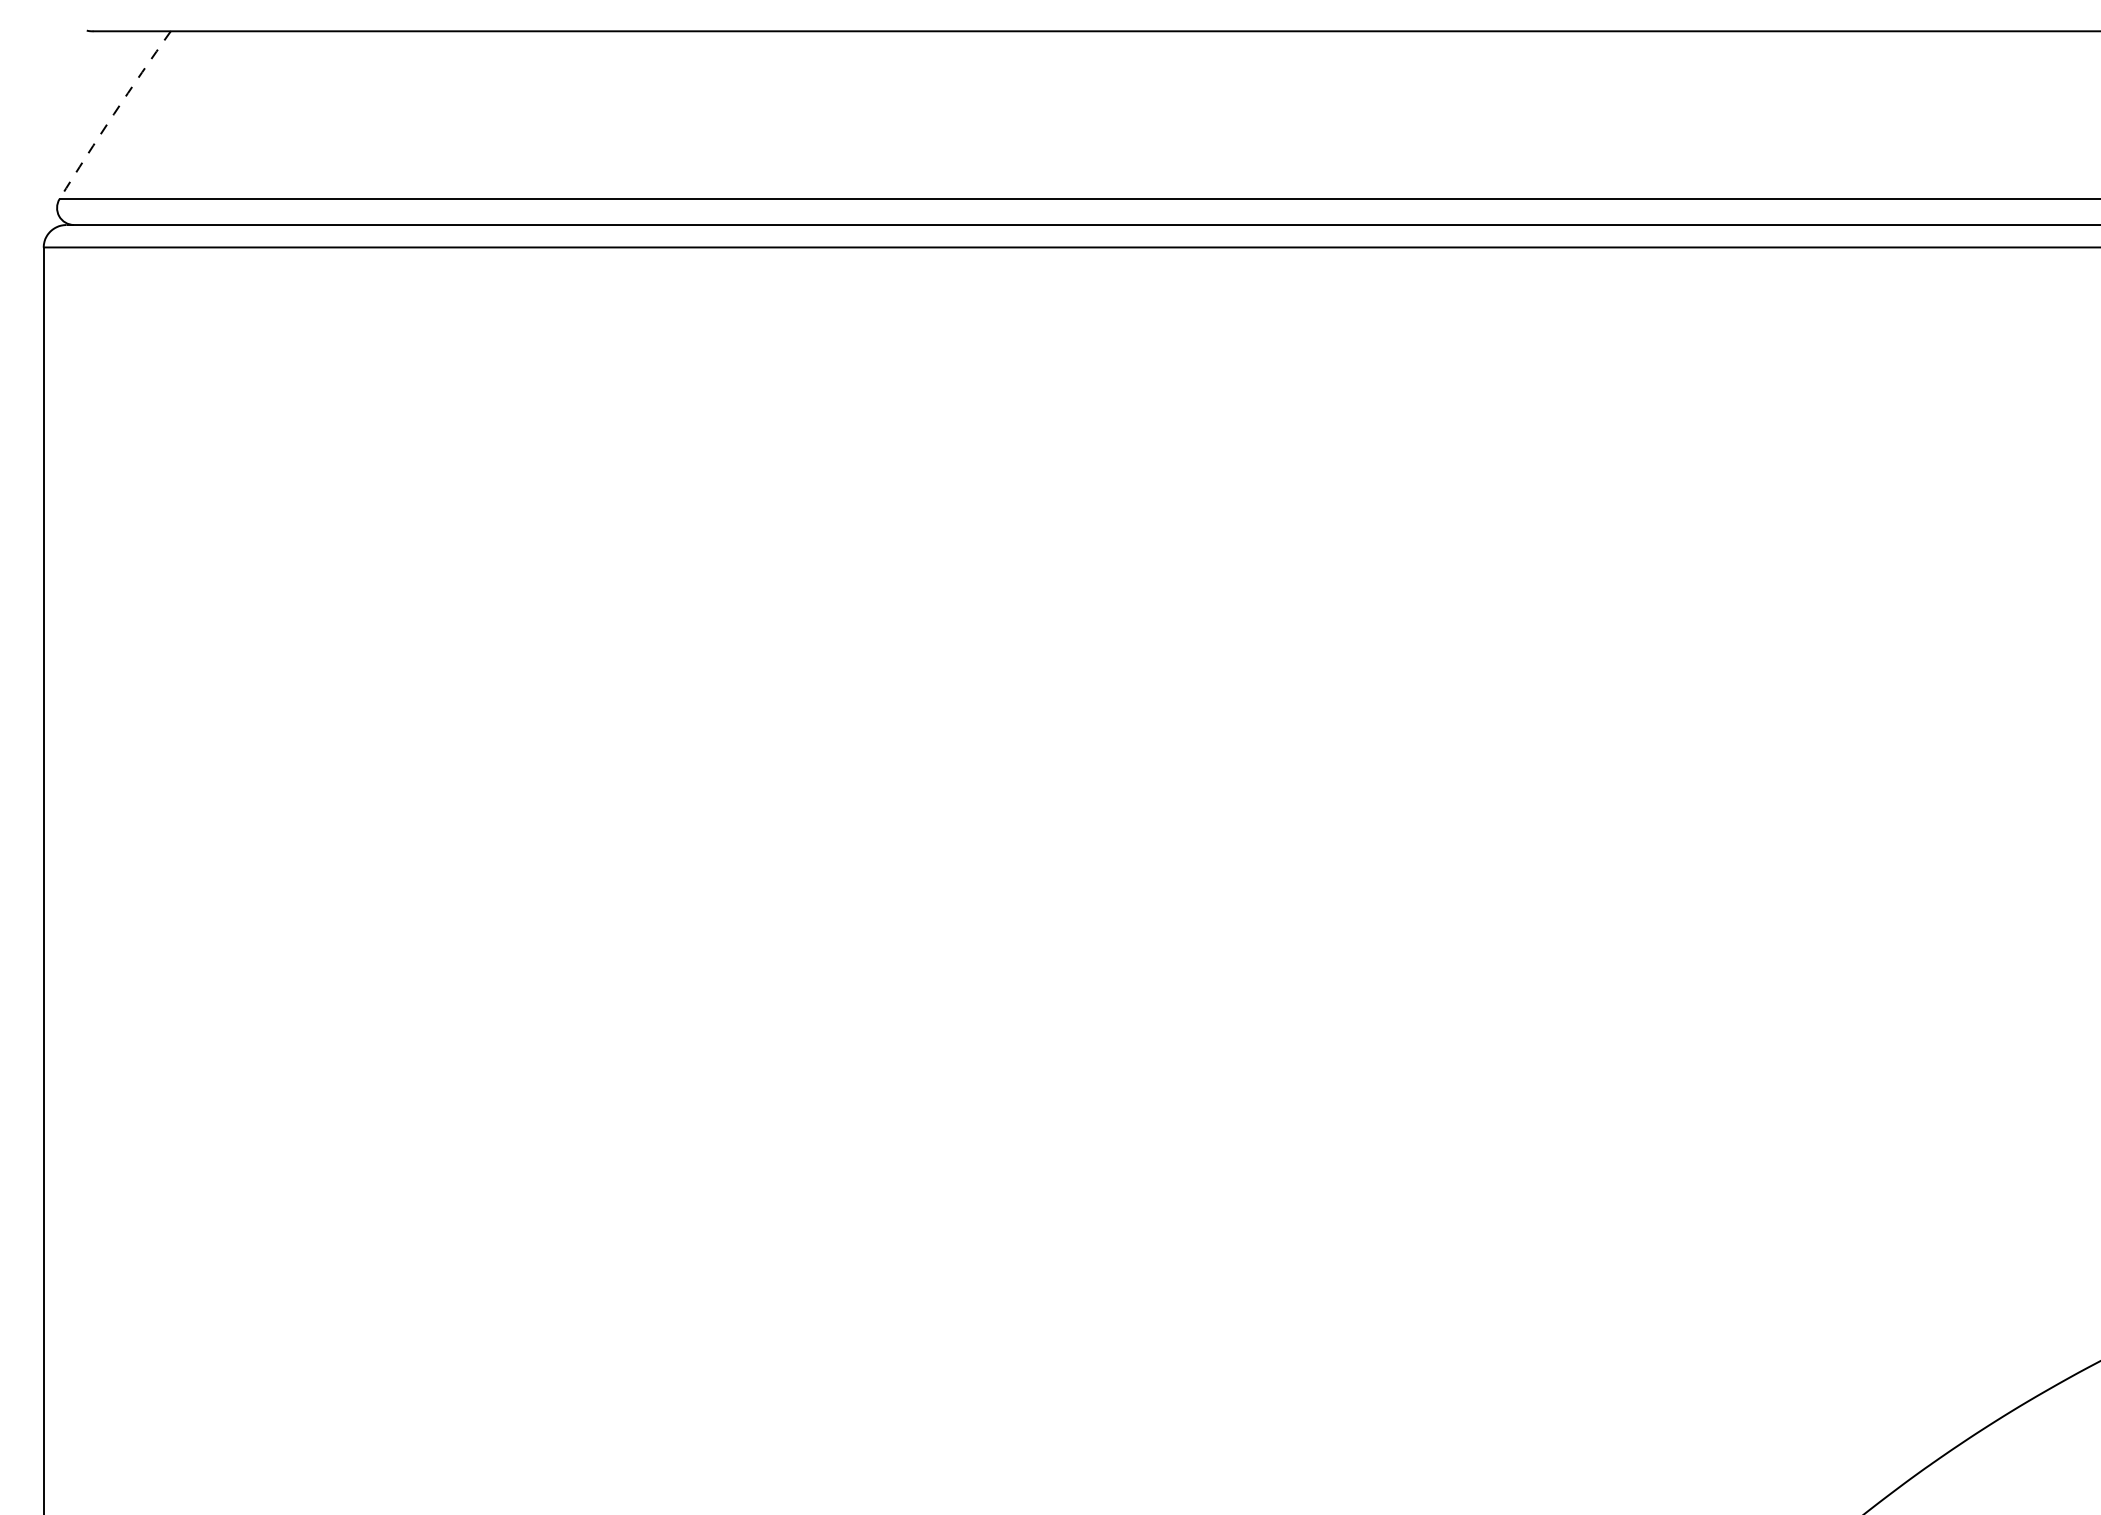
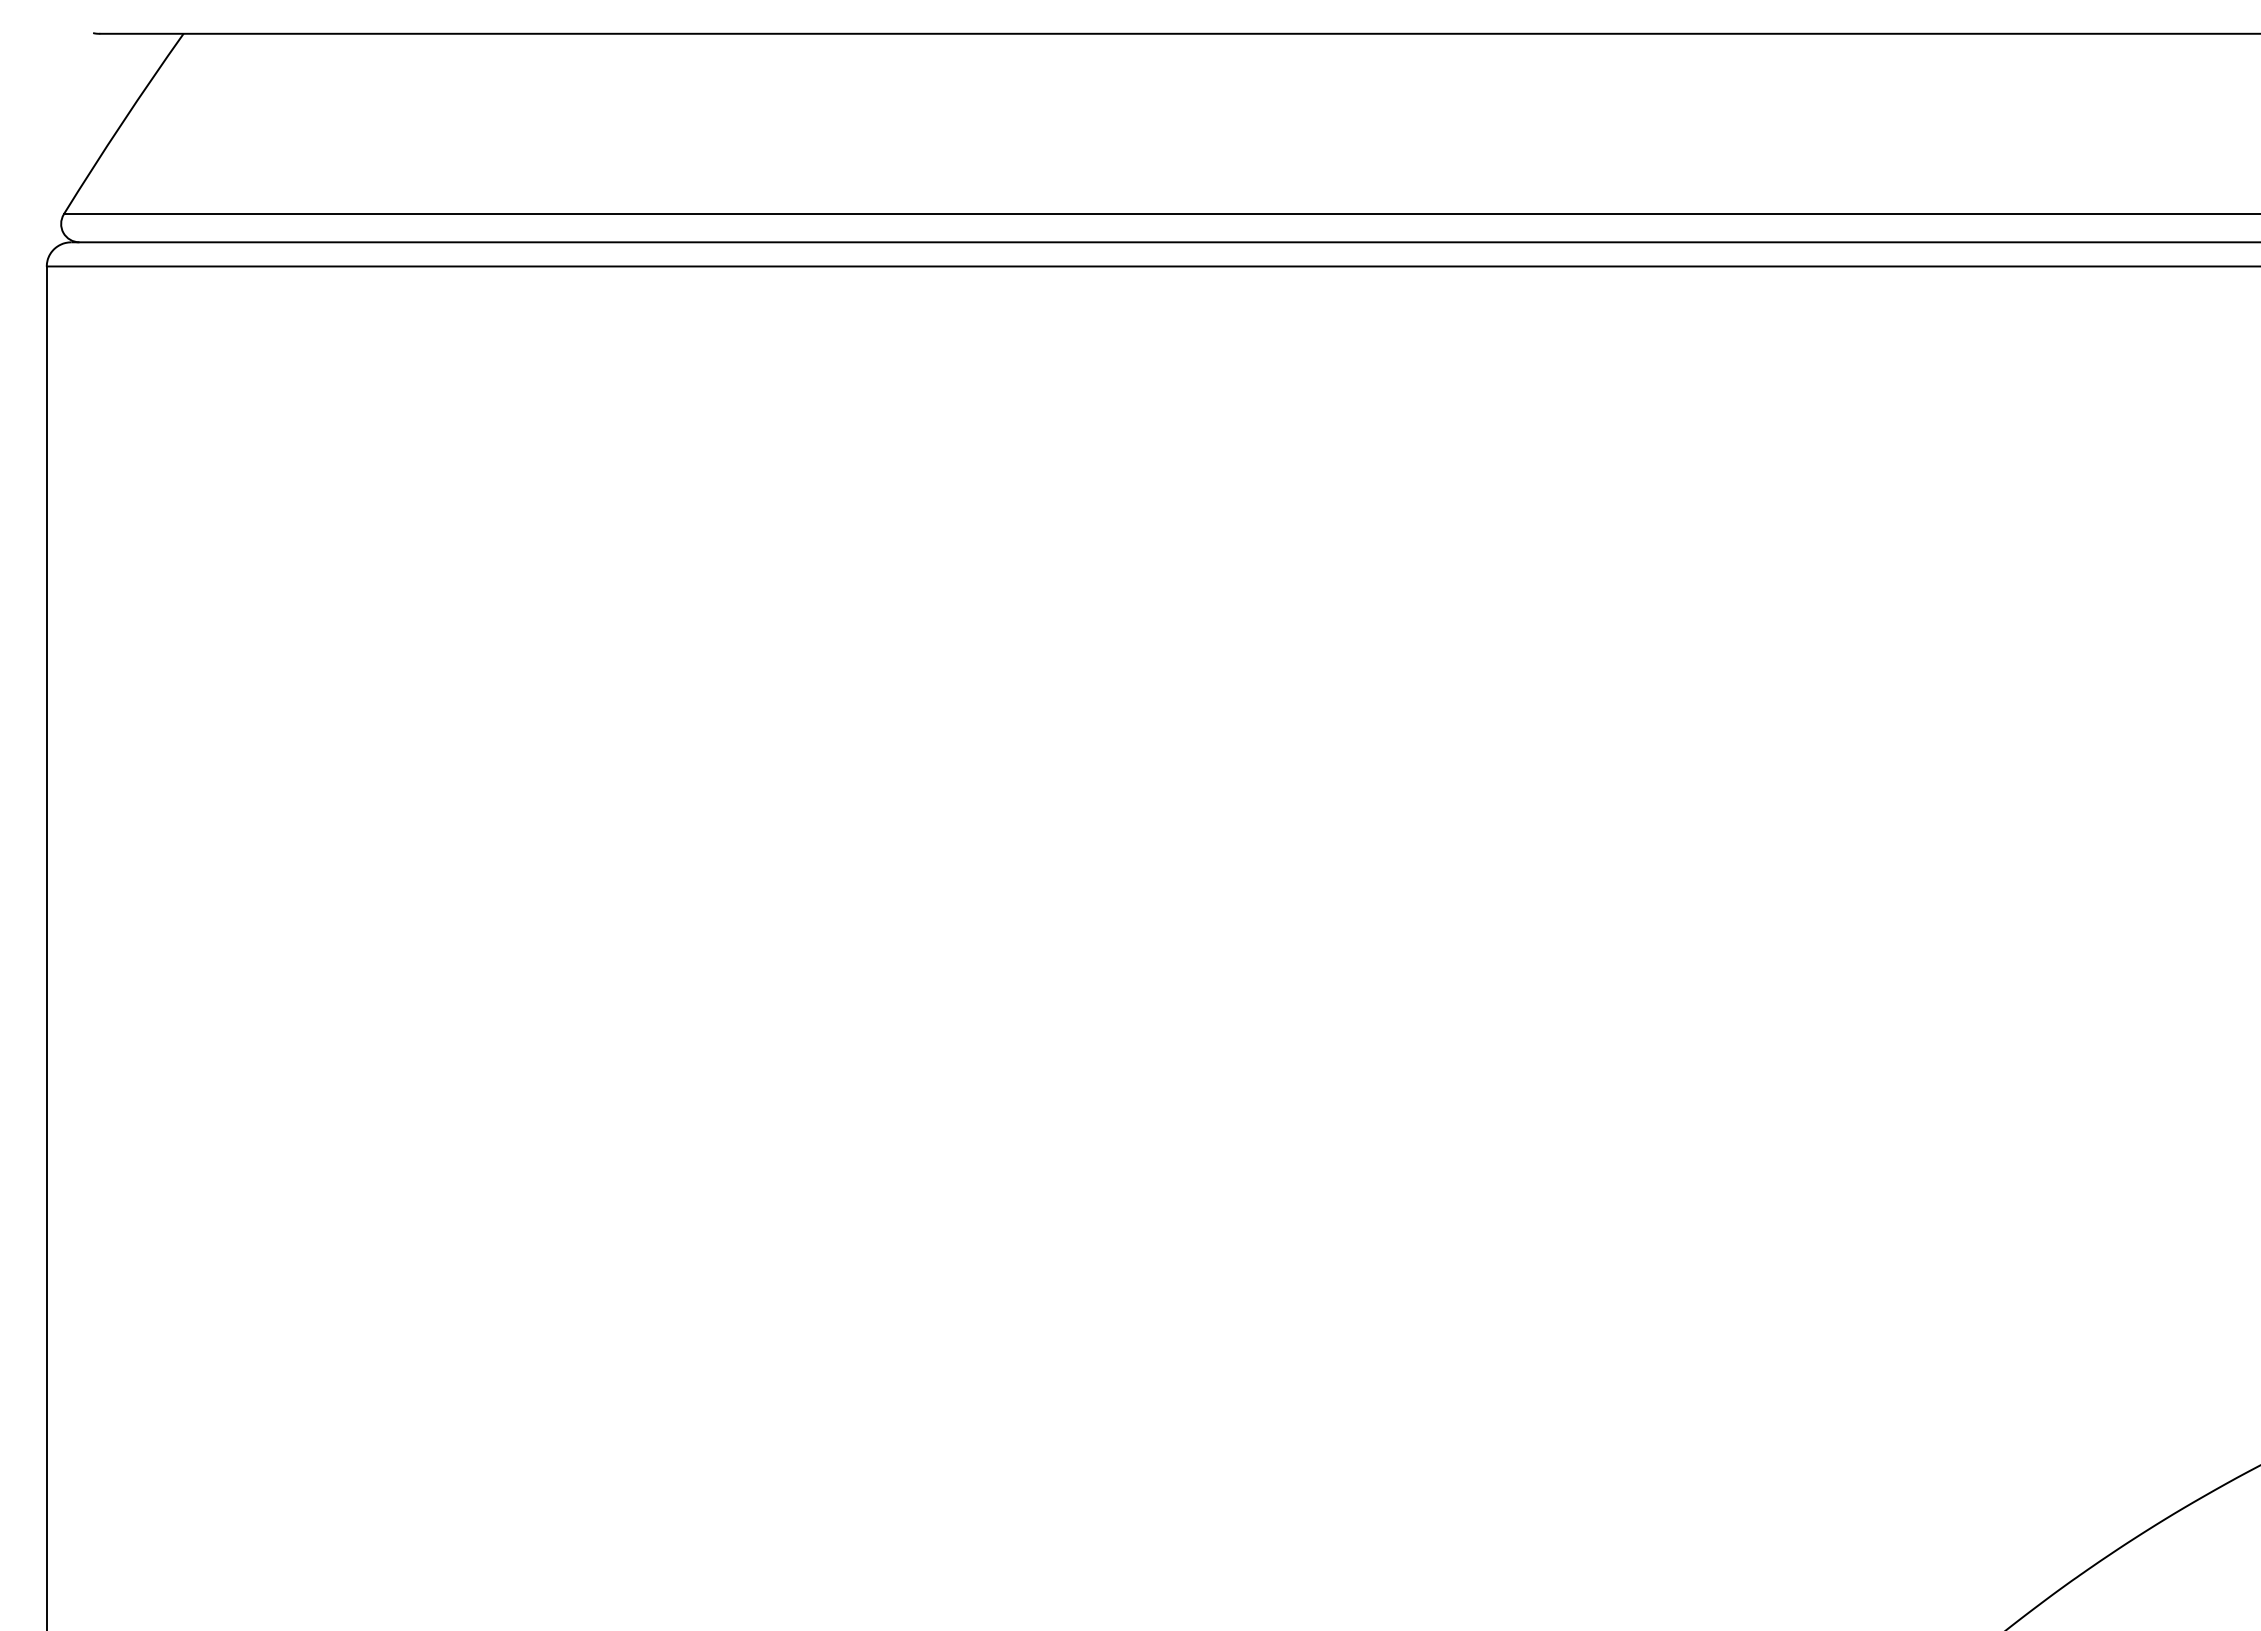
arc: (114, 114) -> (122, 123), dashed -> solid

